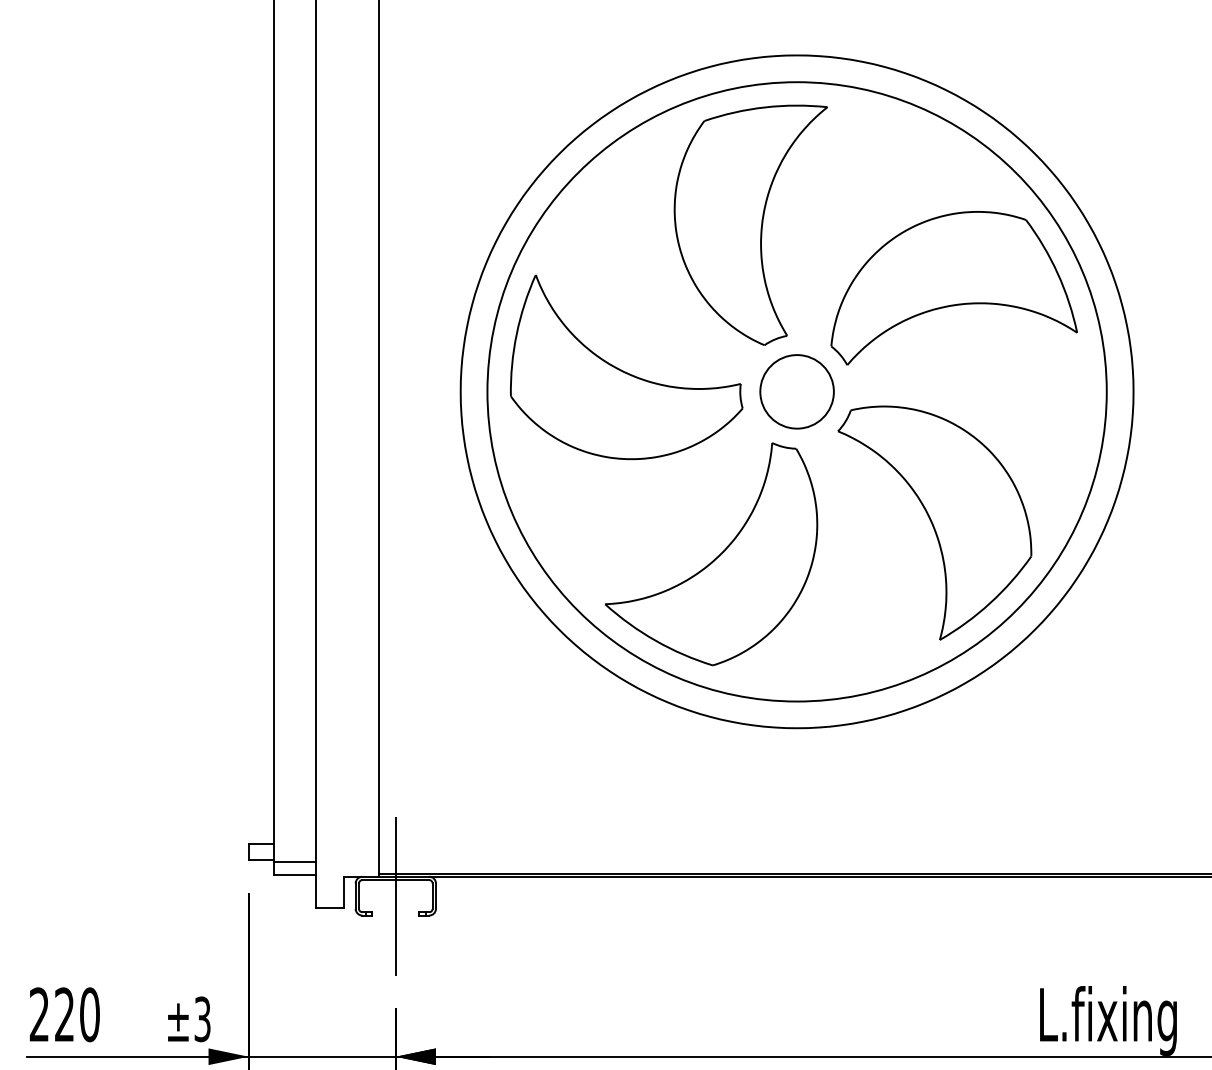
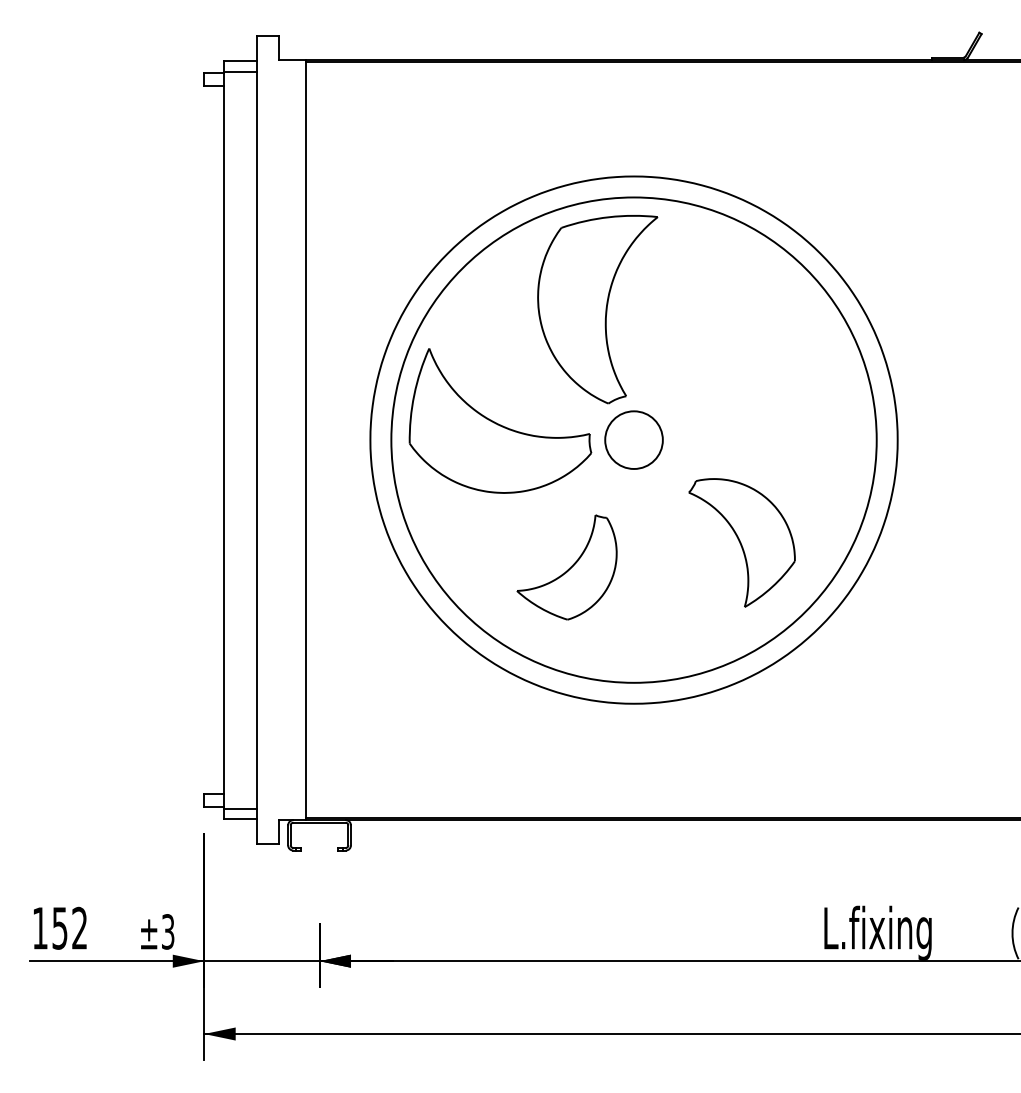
part: (954, 287) -> (757, 358), removed
part: (934, 522) -> (741, 542), size x0.7
part: (710, 554) -> (566, 567), size x0.6
line: (395, 895) -> (319, 834), removed
text: (63, 1013) -> (59, 927), 220 -> 152

